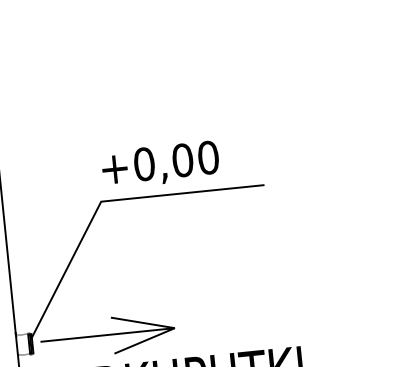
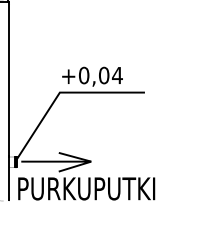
text: (206, 157) -> (116, 75), +0,00 -> +0,04

